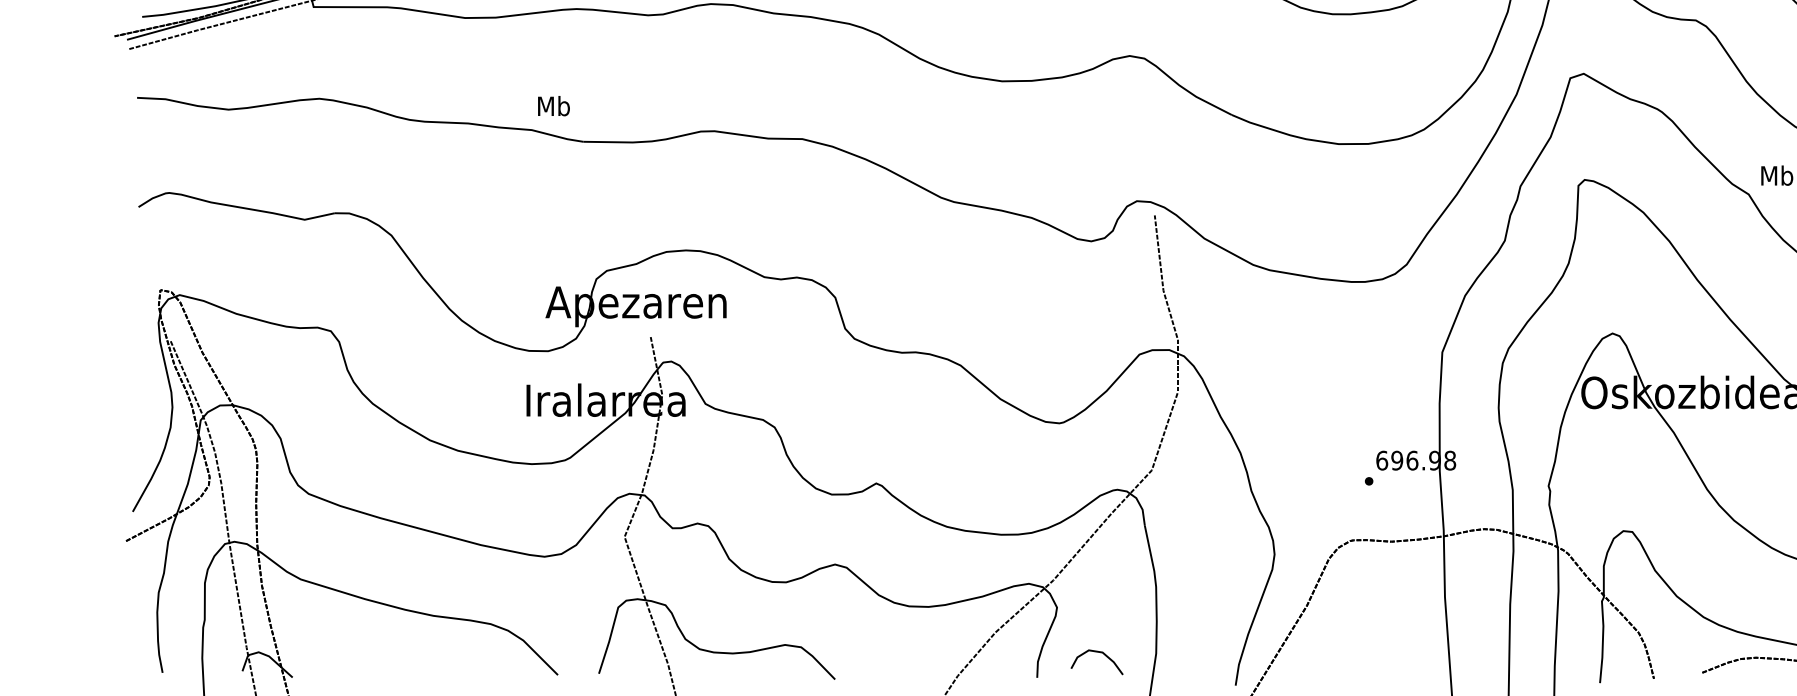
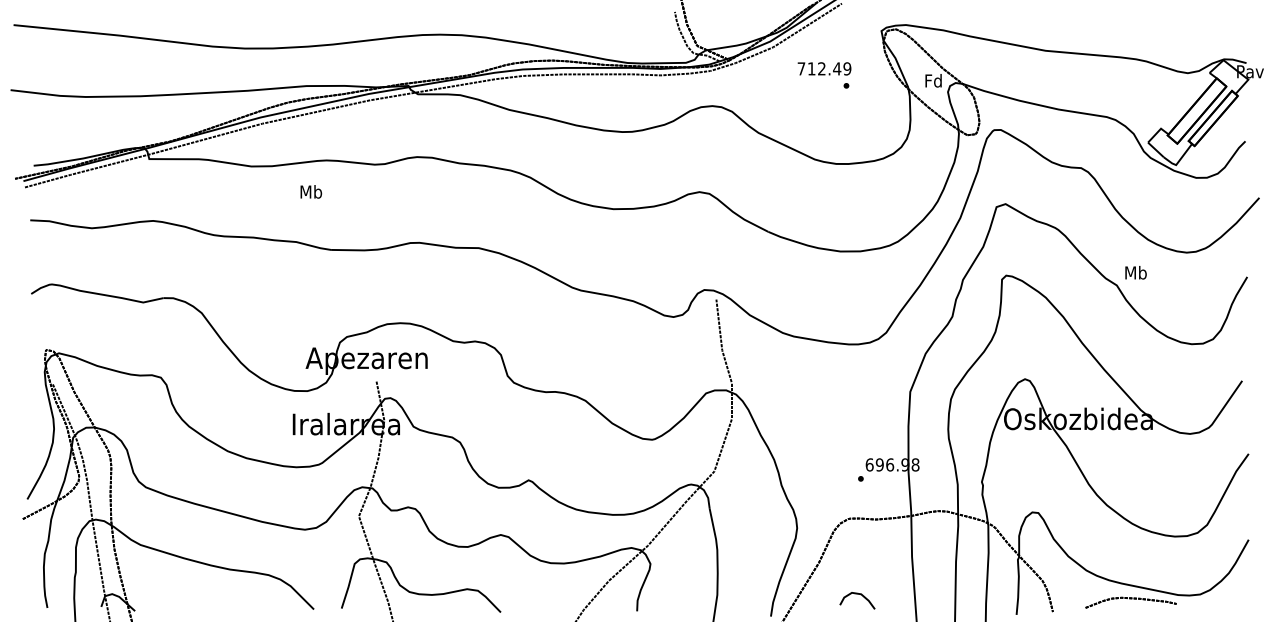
text: (554, 105) -> (311, 191), moved
curve: (1101, 654) -> (860, 595), moved

